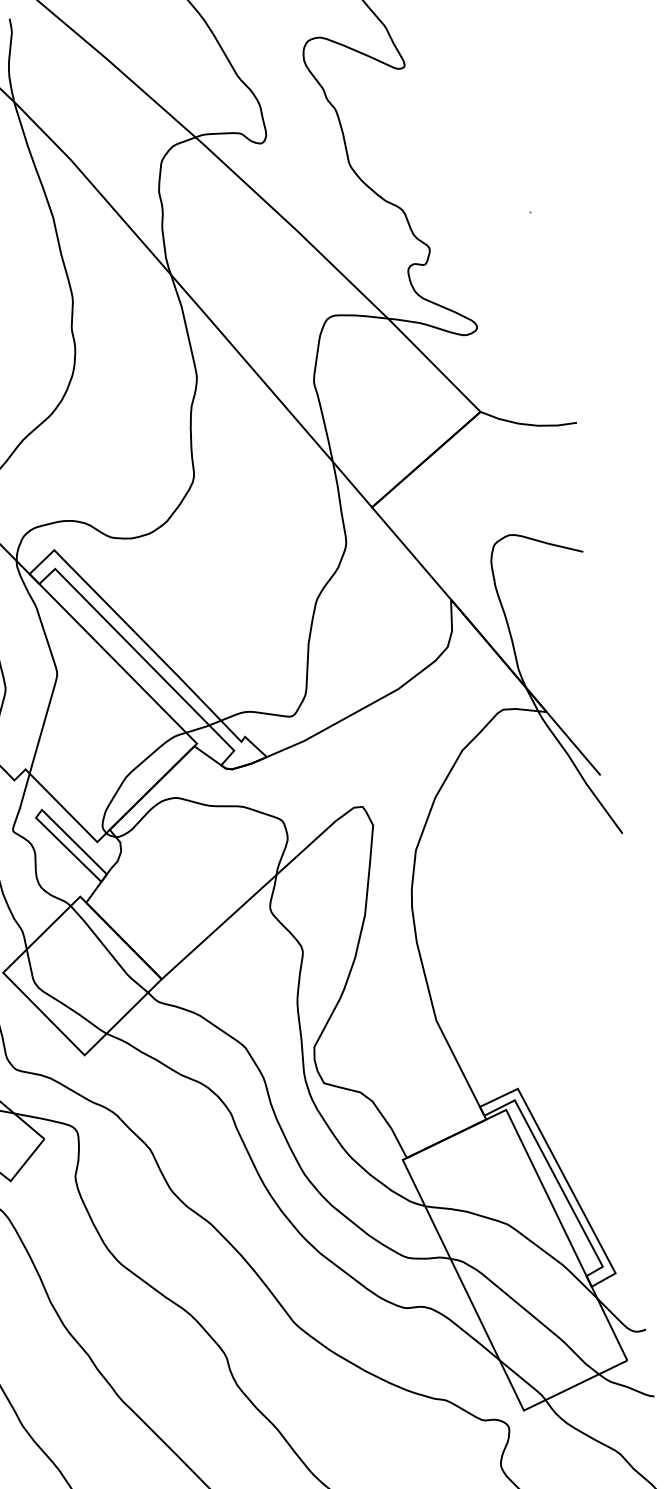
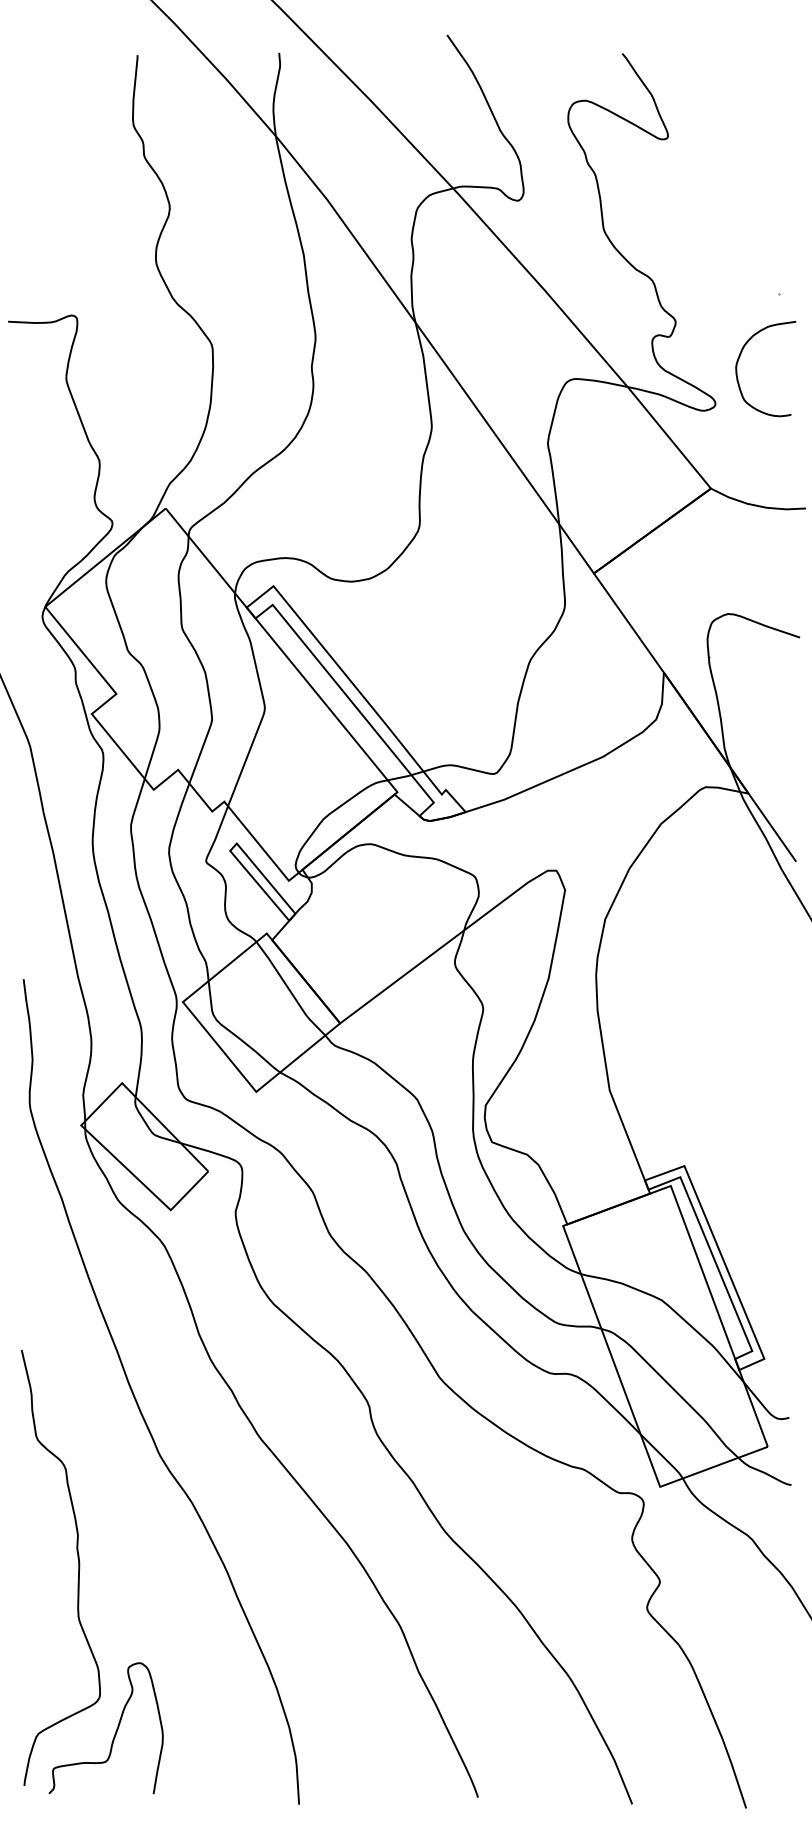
curve: (496, 280) -> (739, 359), added

